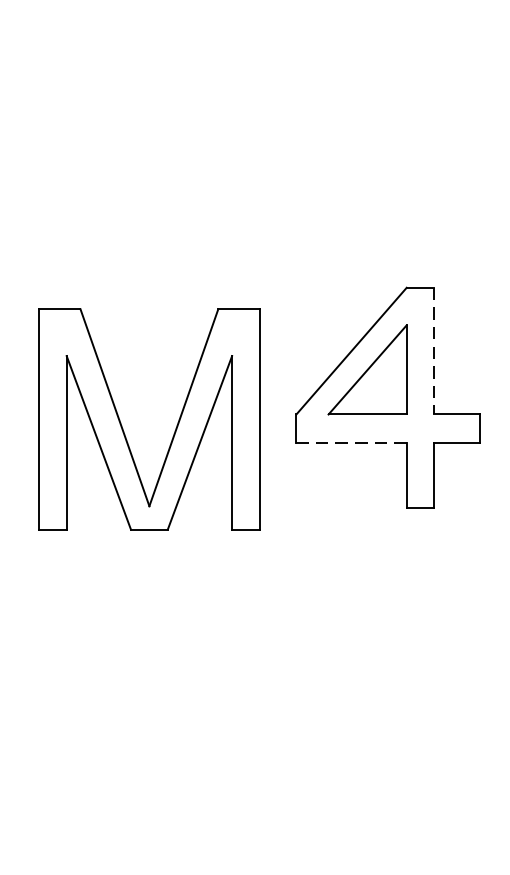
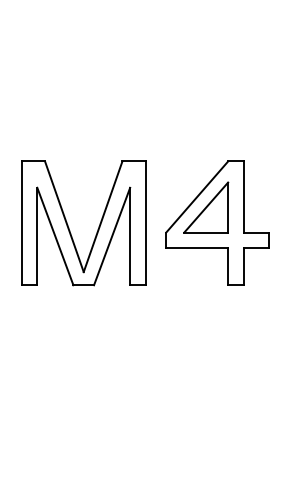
line: (434, 351) -> (243, 197), dashed -> solid
part: (124, 426) -> (69, 227), moved
line: (352, 442) -> (197, 248), dashed -> solid

